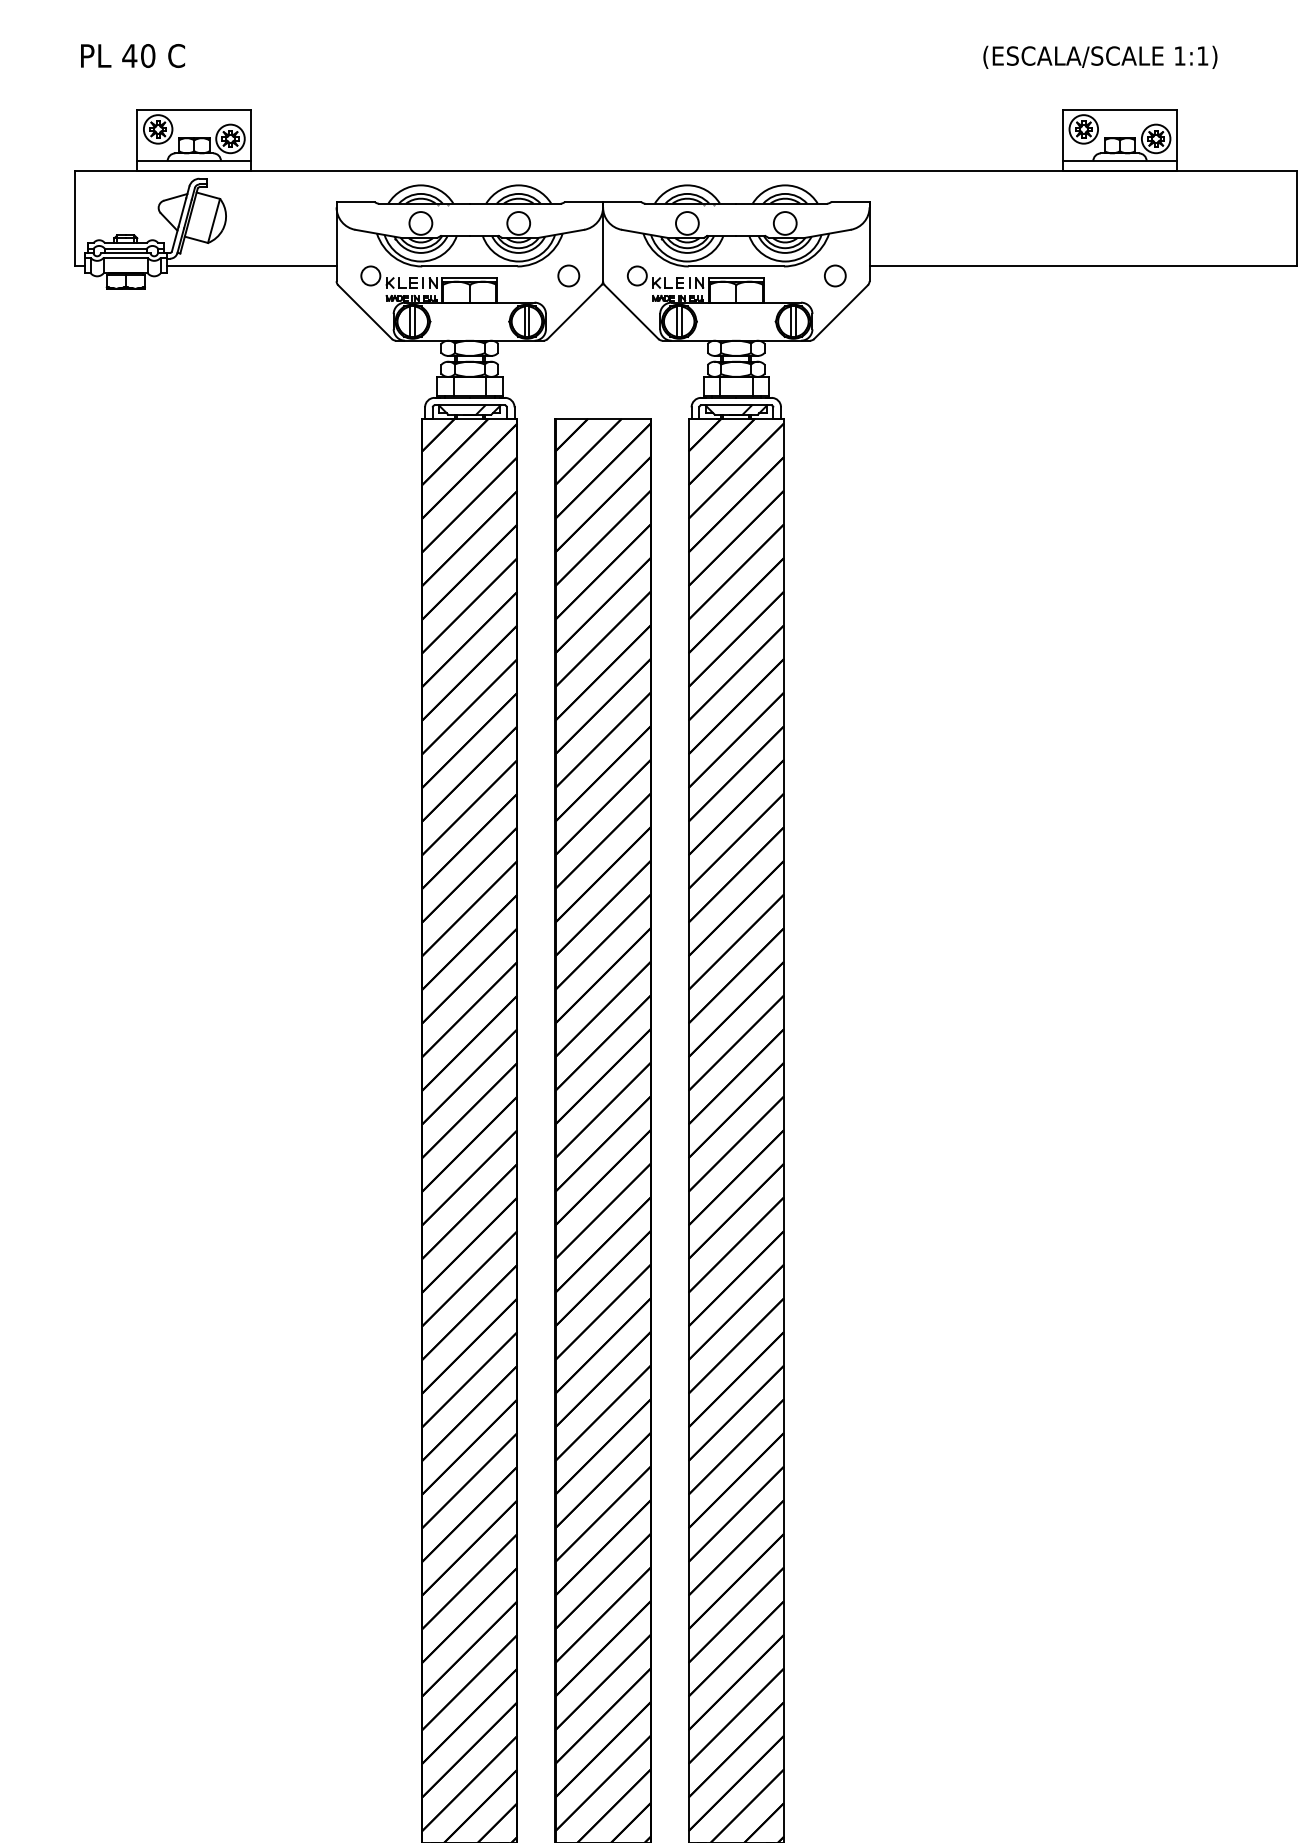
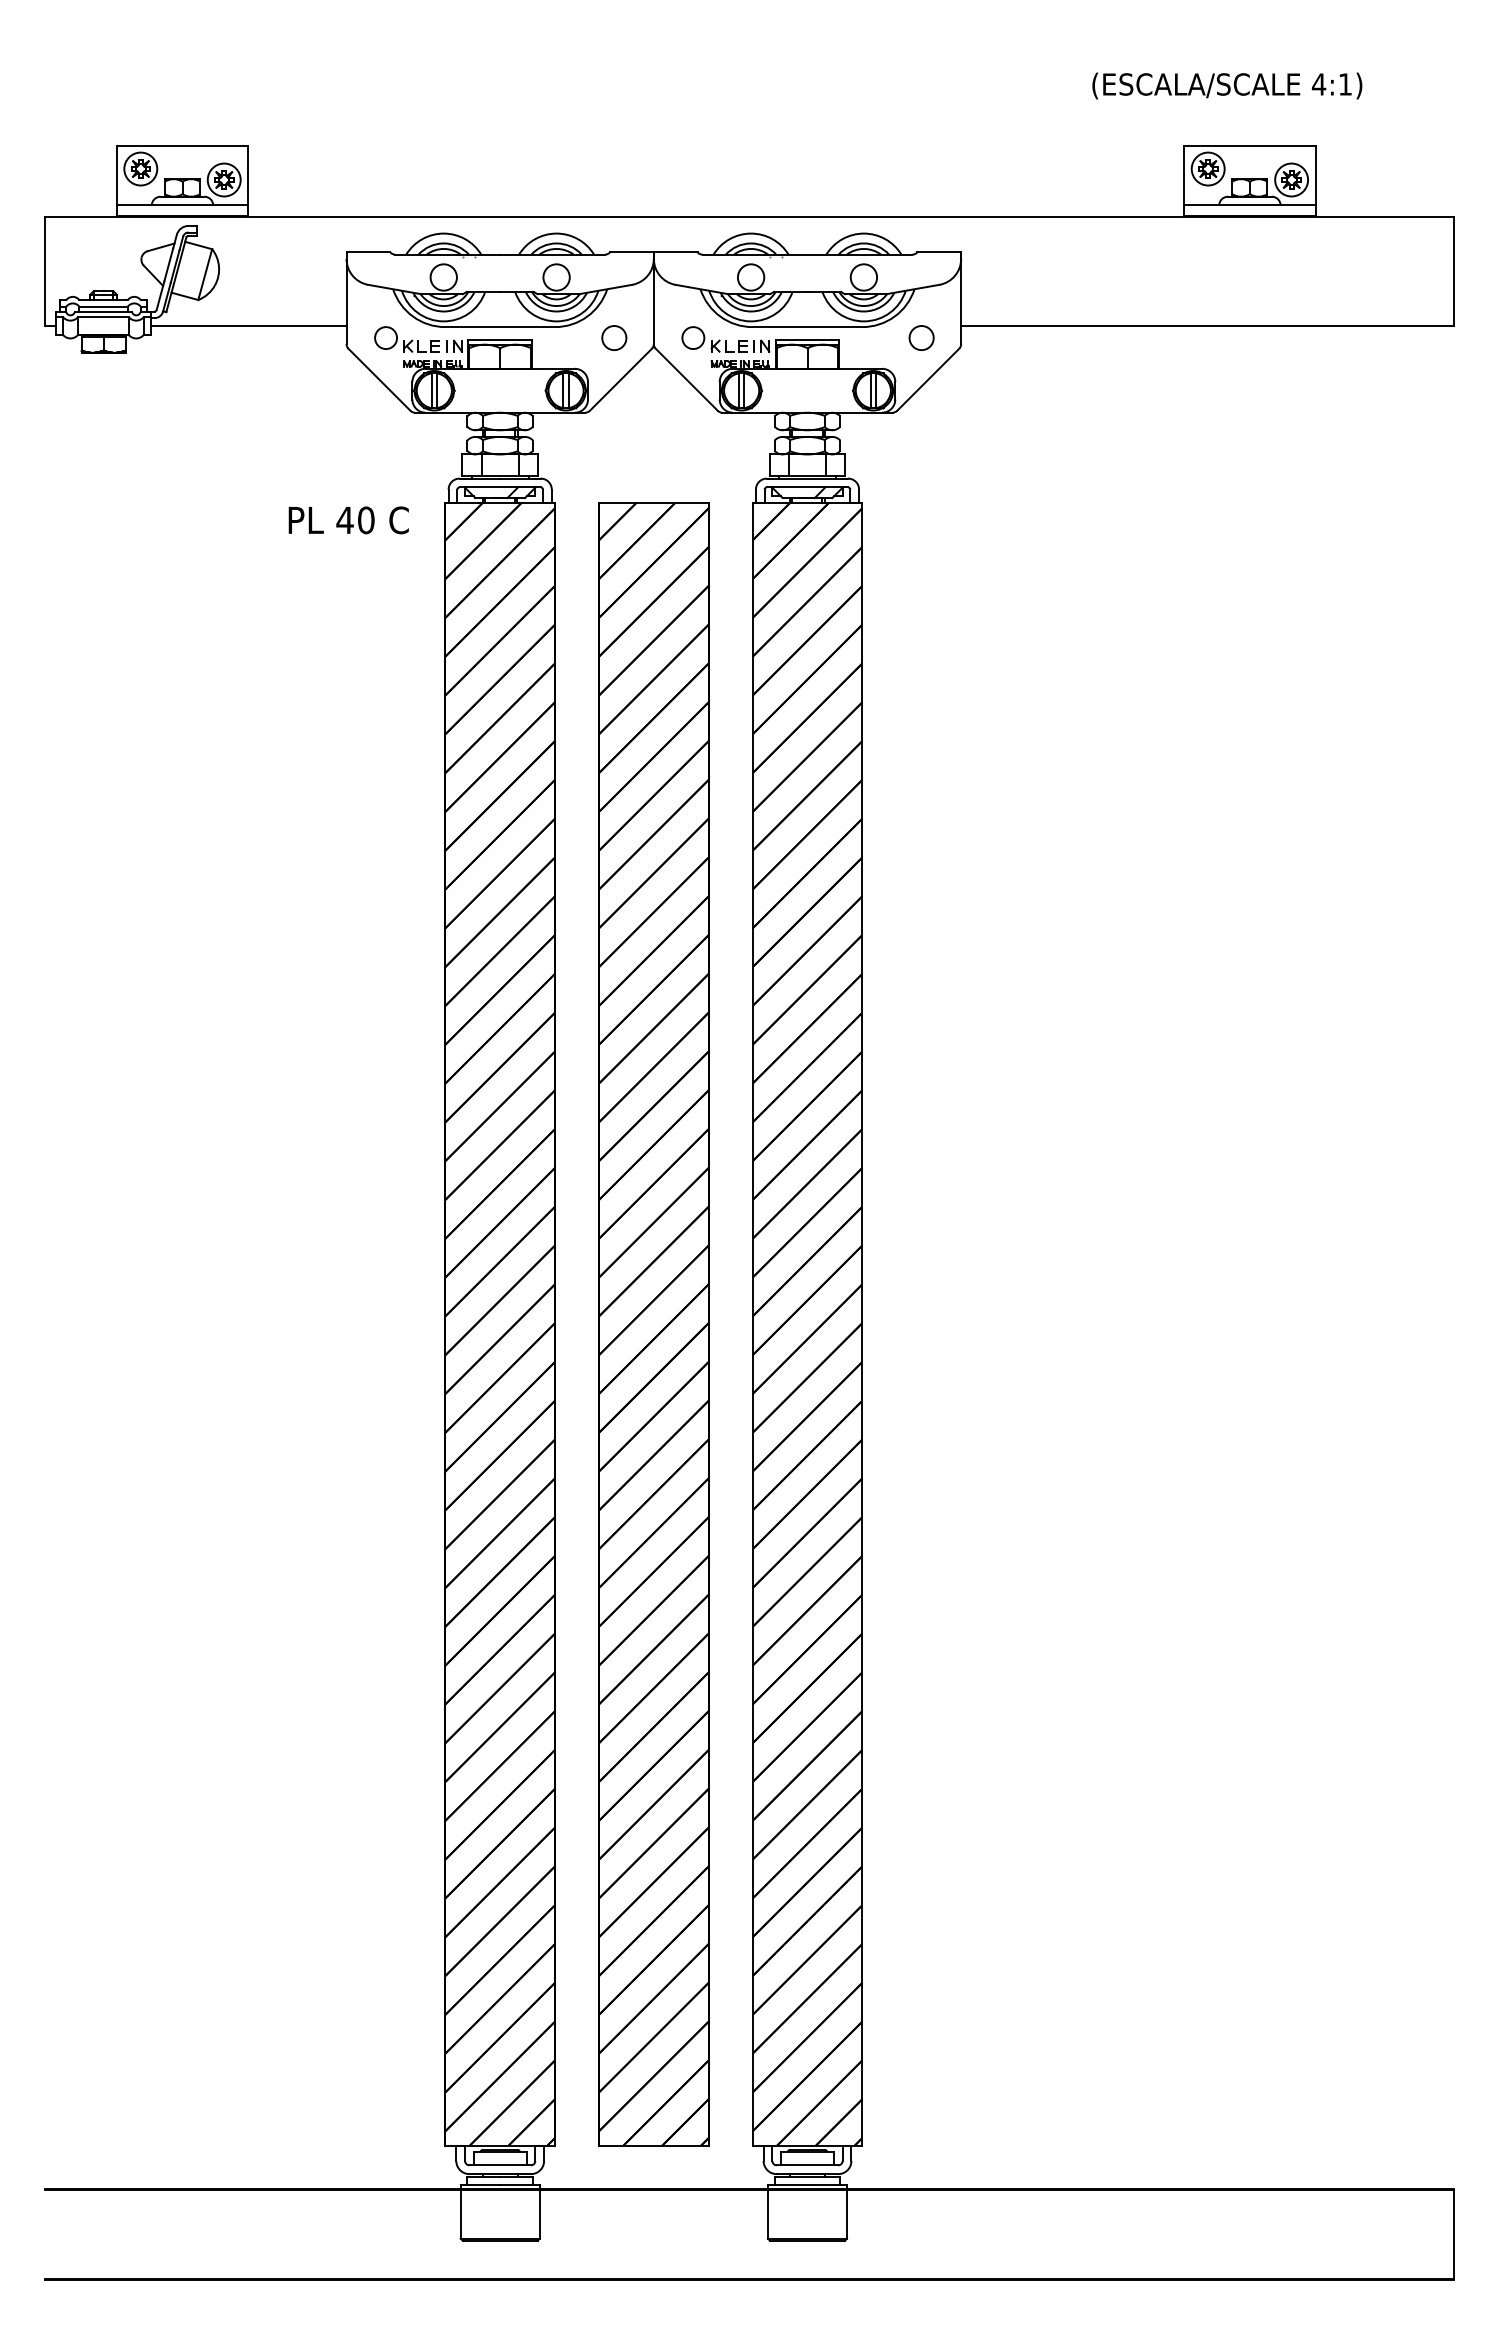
text: (132, 56) -> (348, 520), moved
text: (1179, 56) -> (1318, 84), 1:1) -> 4:1)

